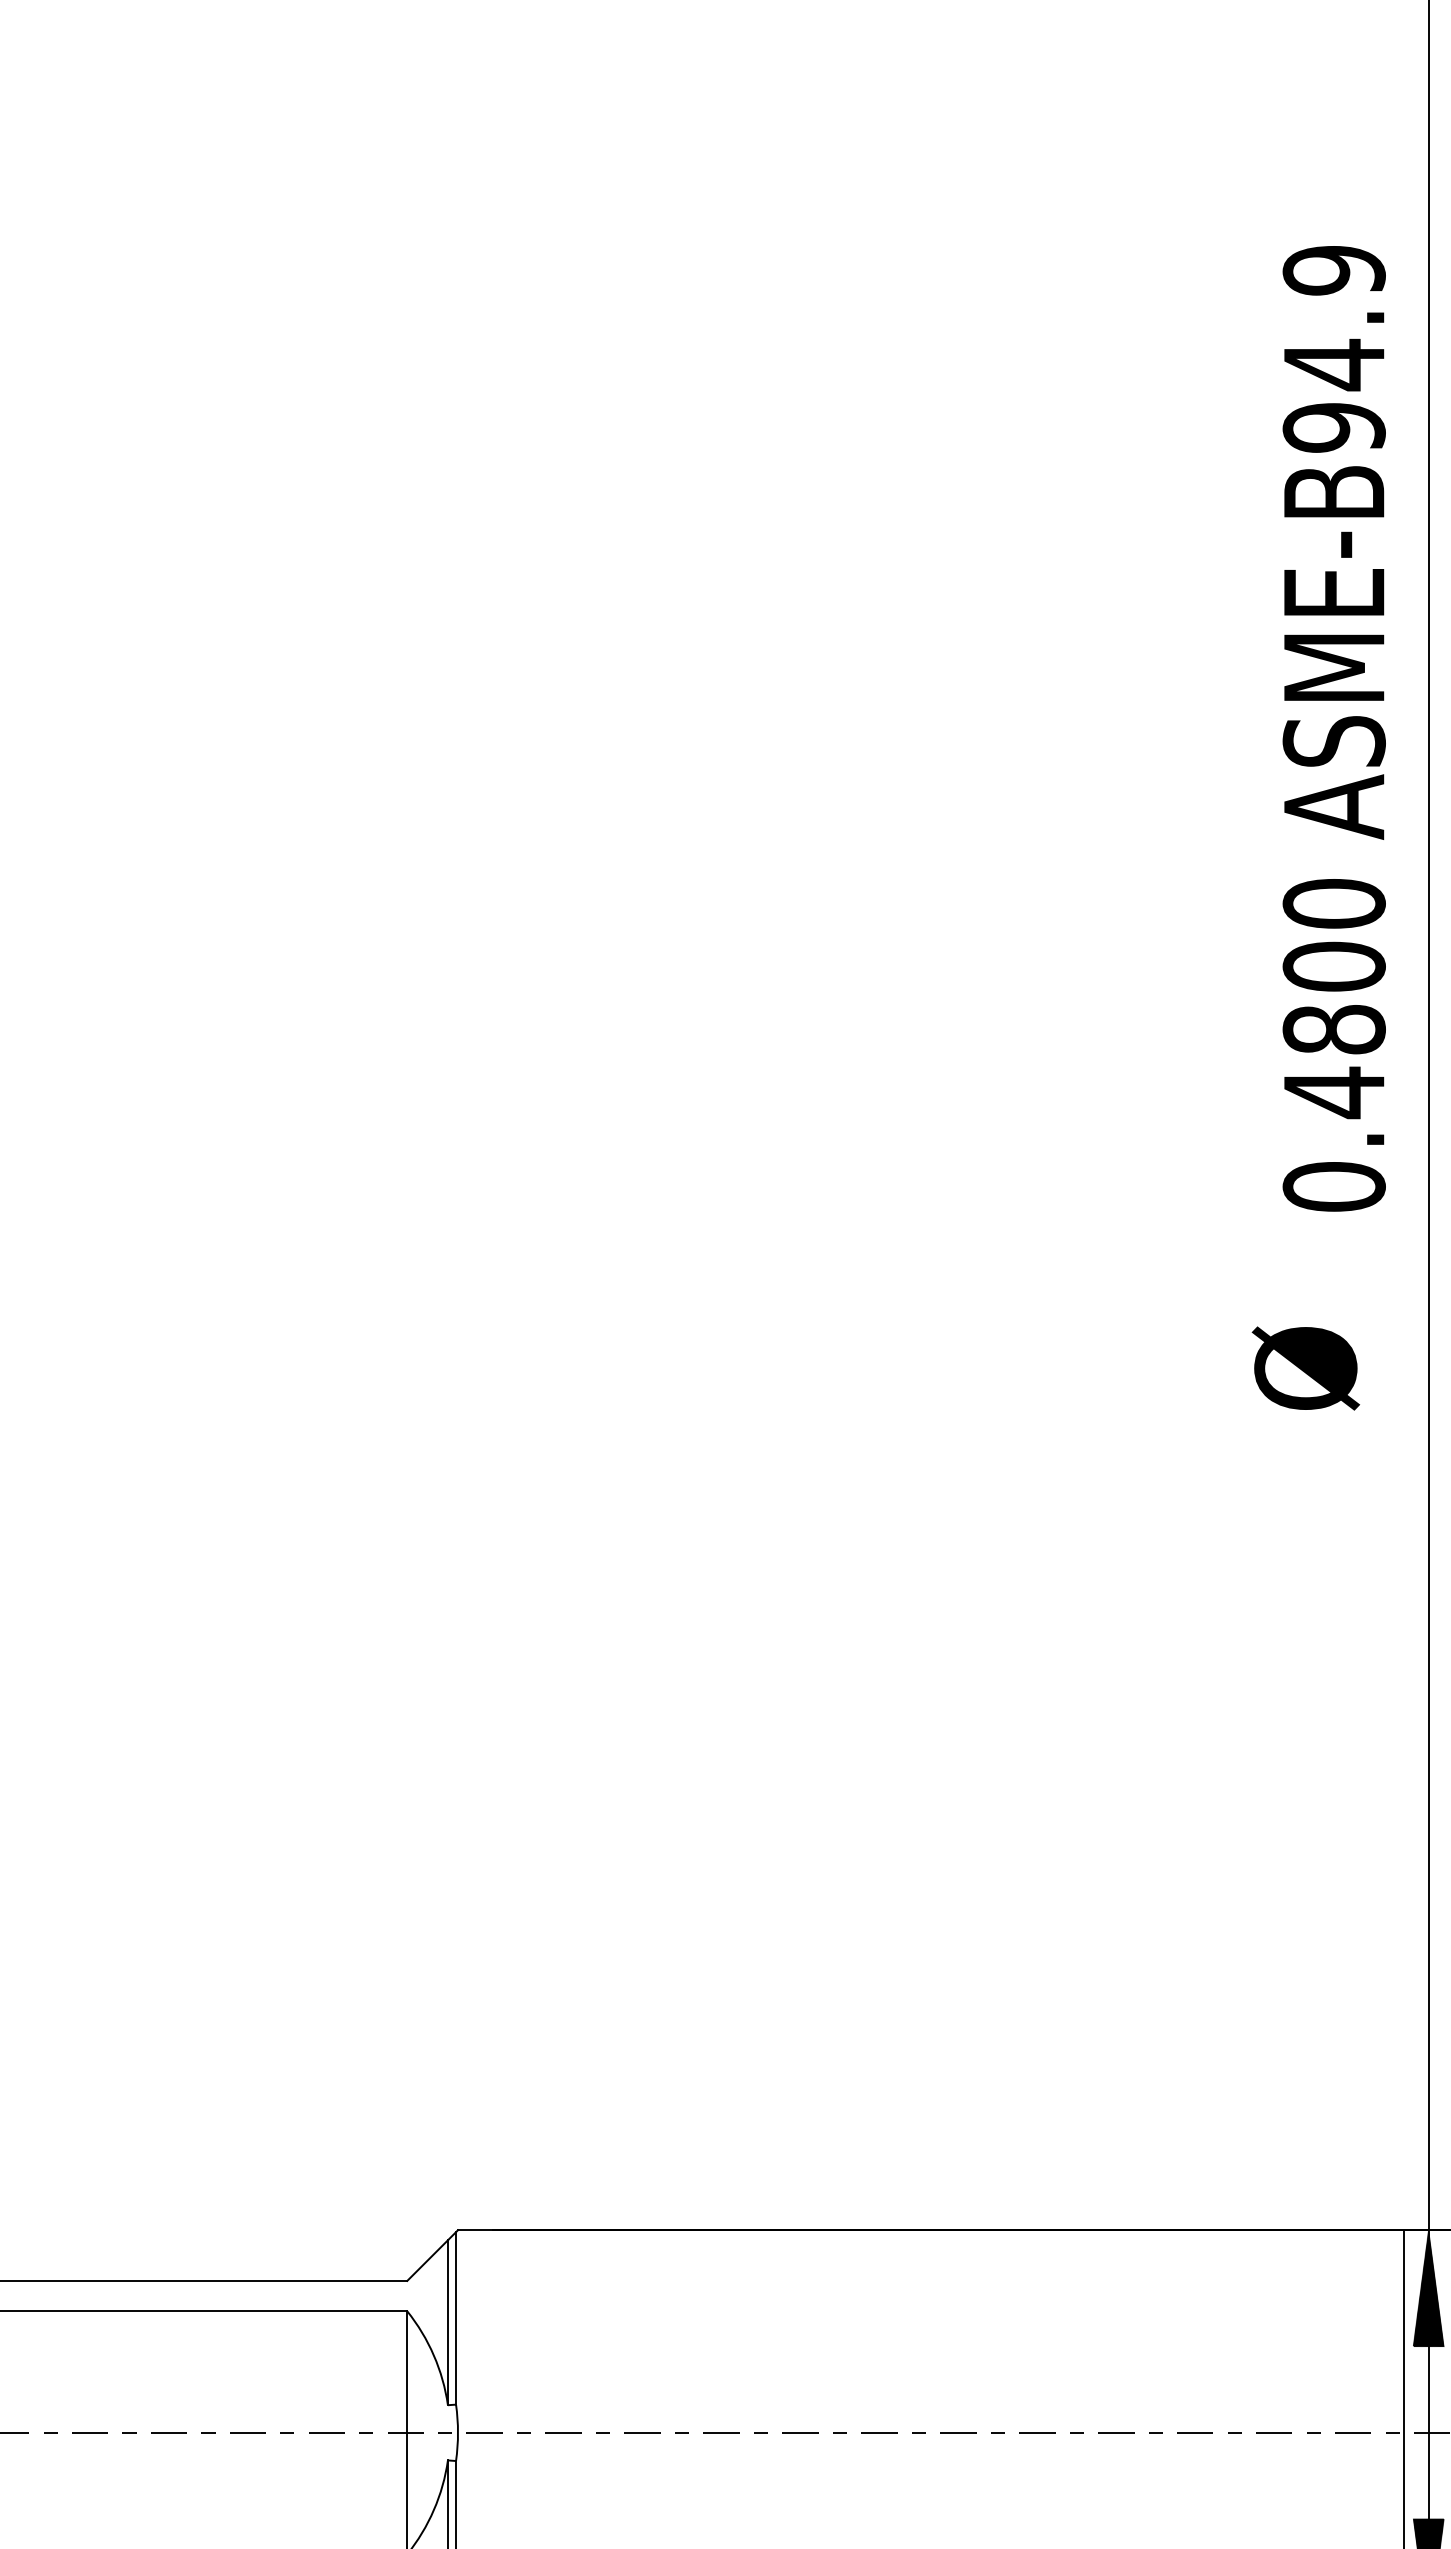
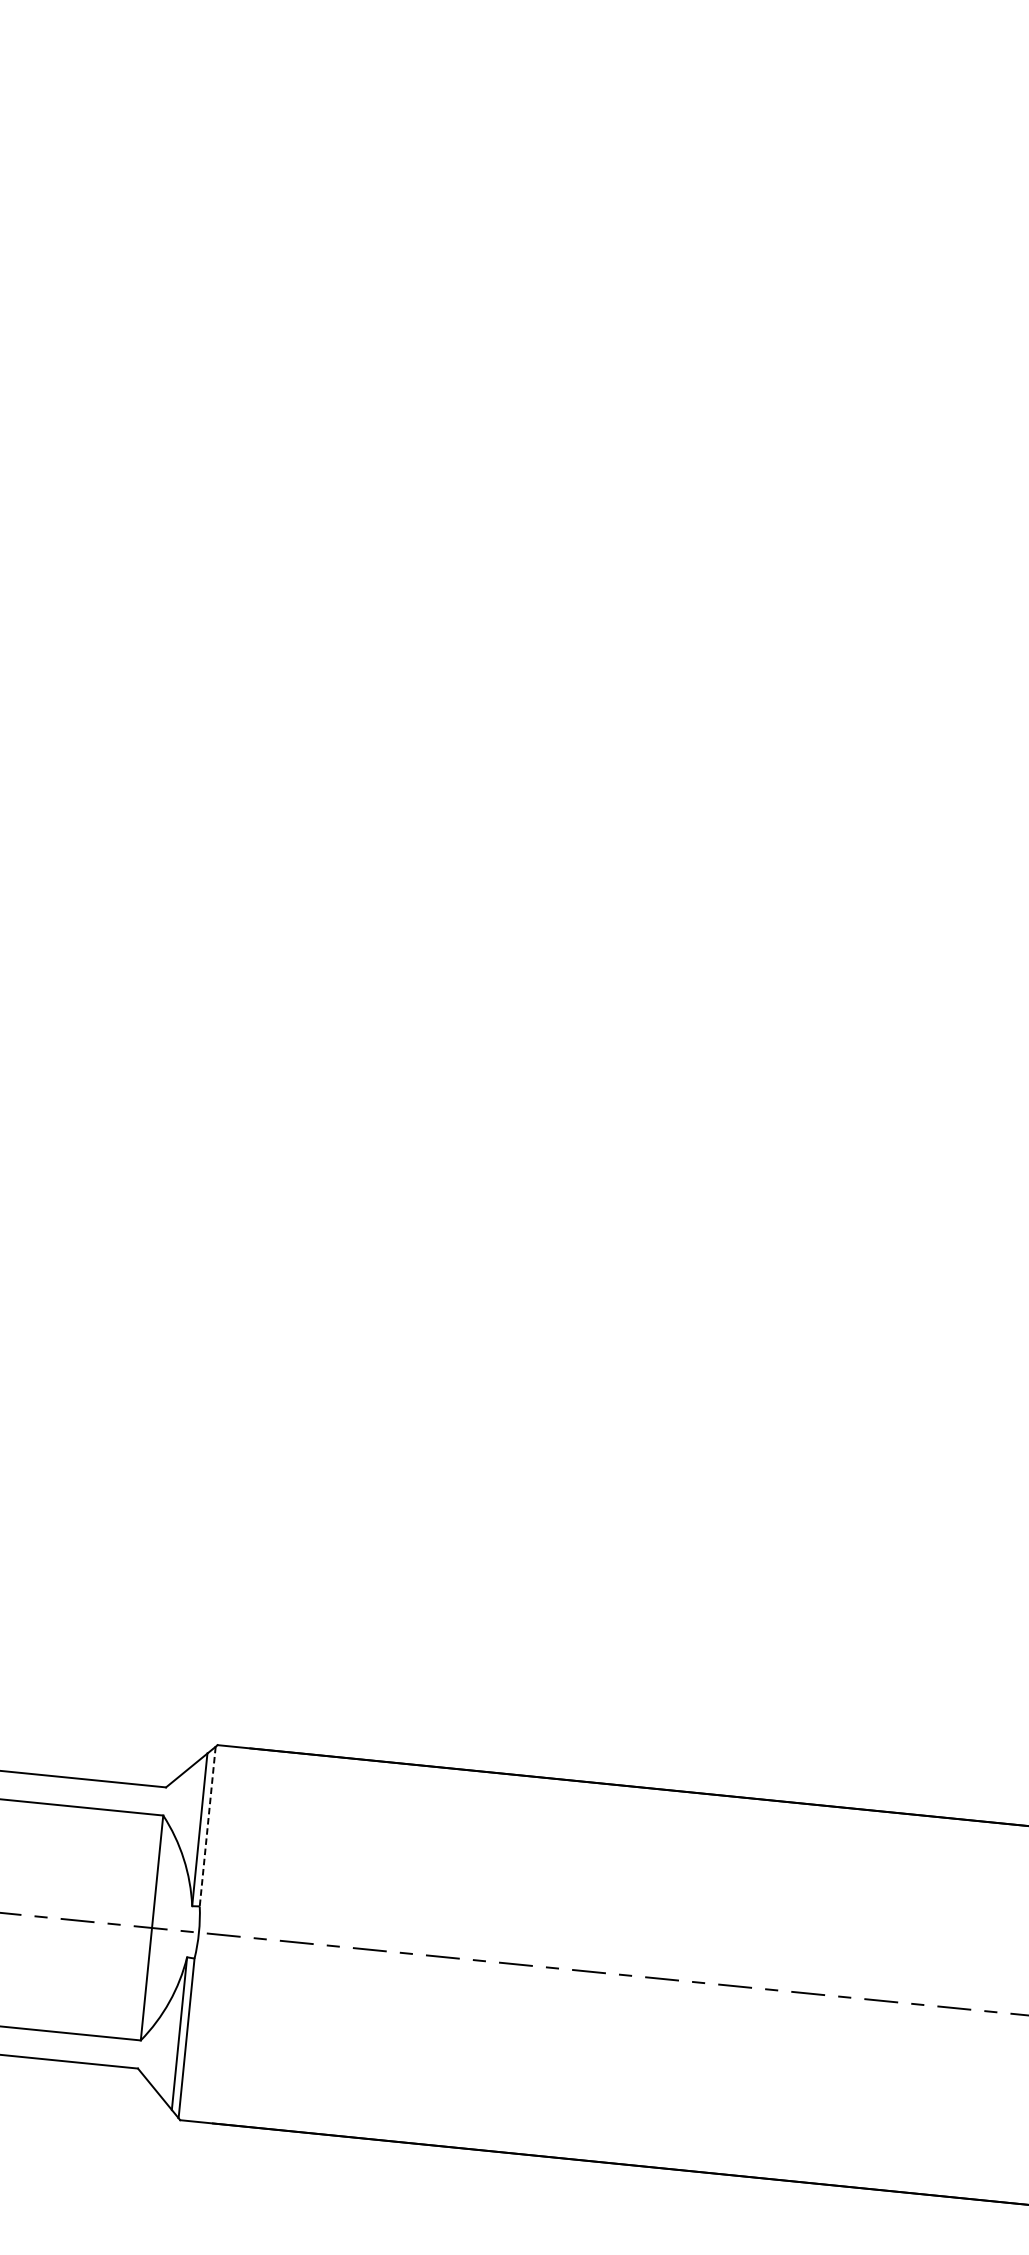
line: (456, 2318) -> (208, 1826), solid -> dashed

